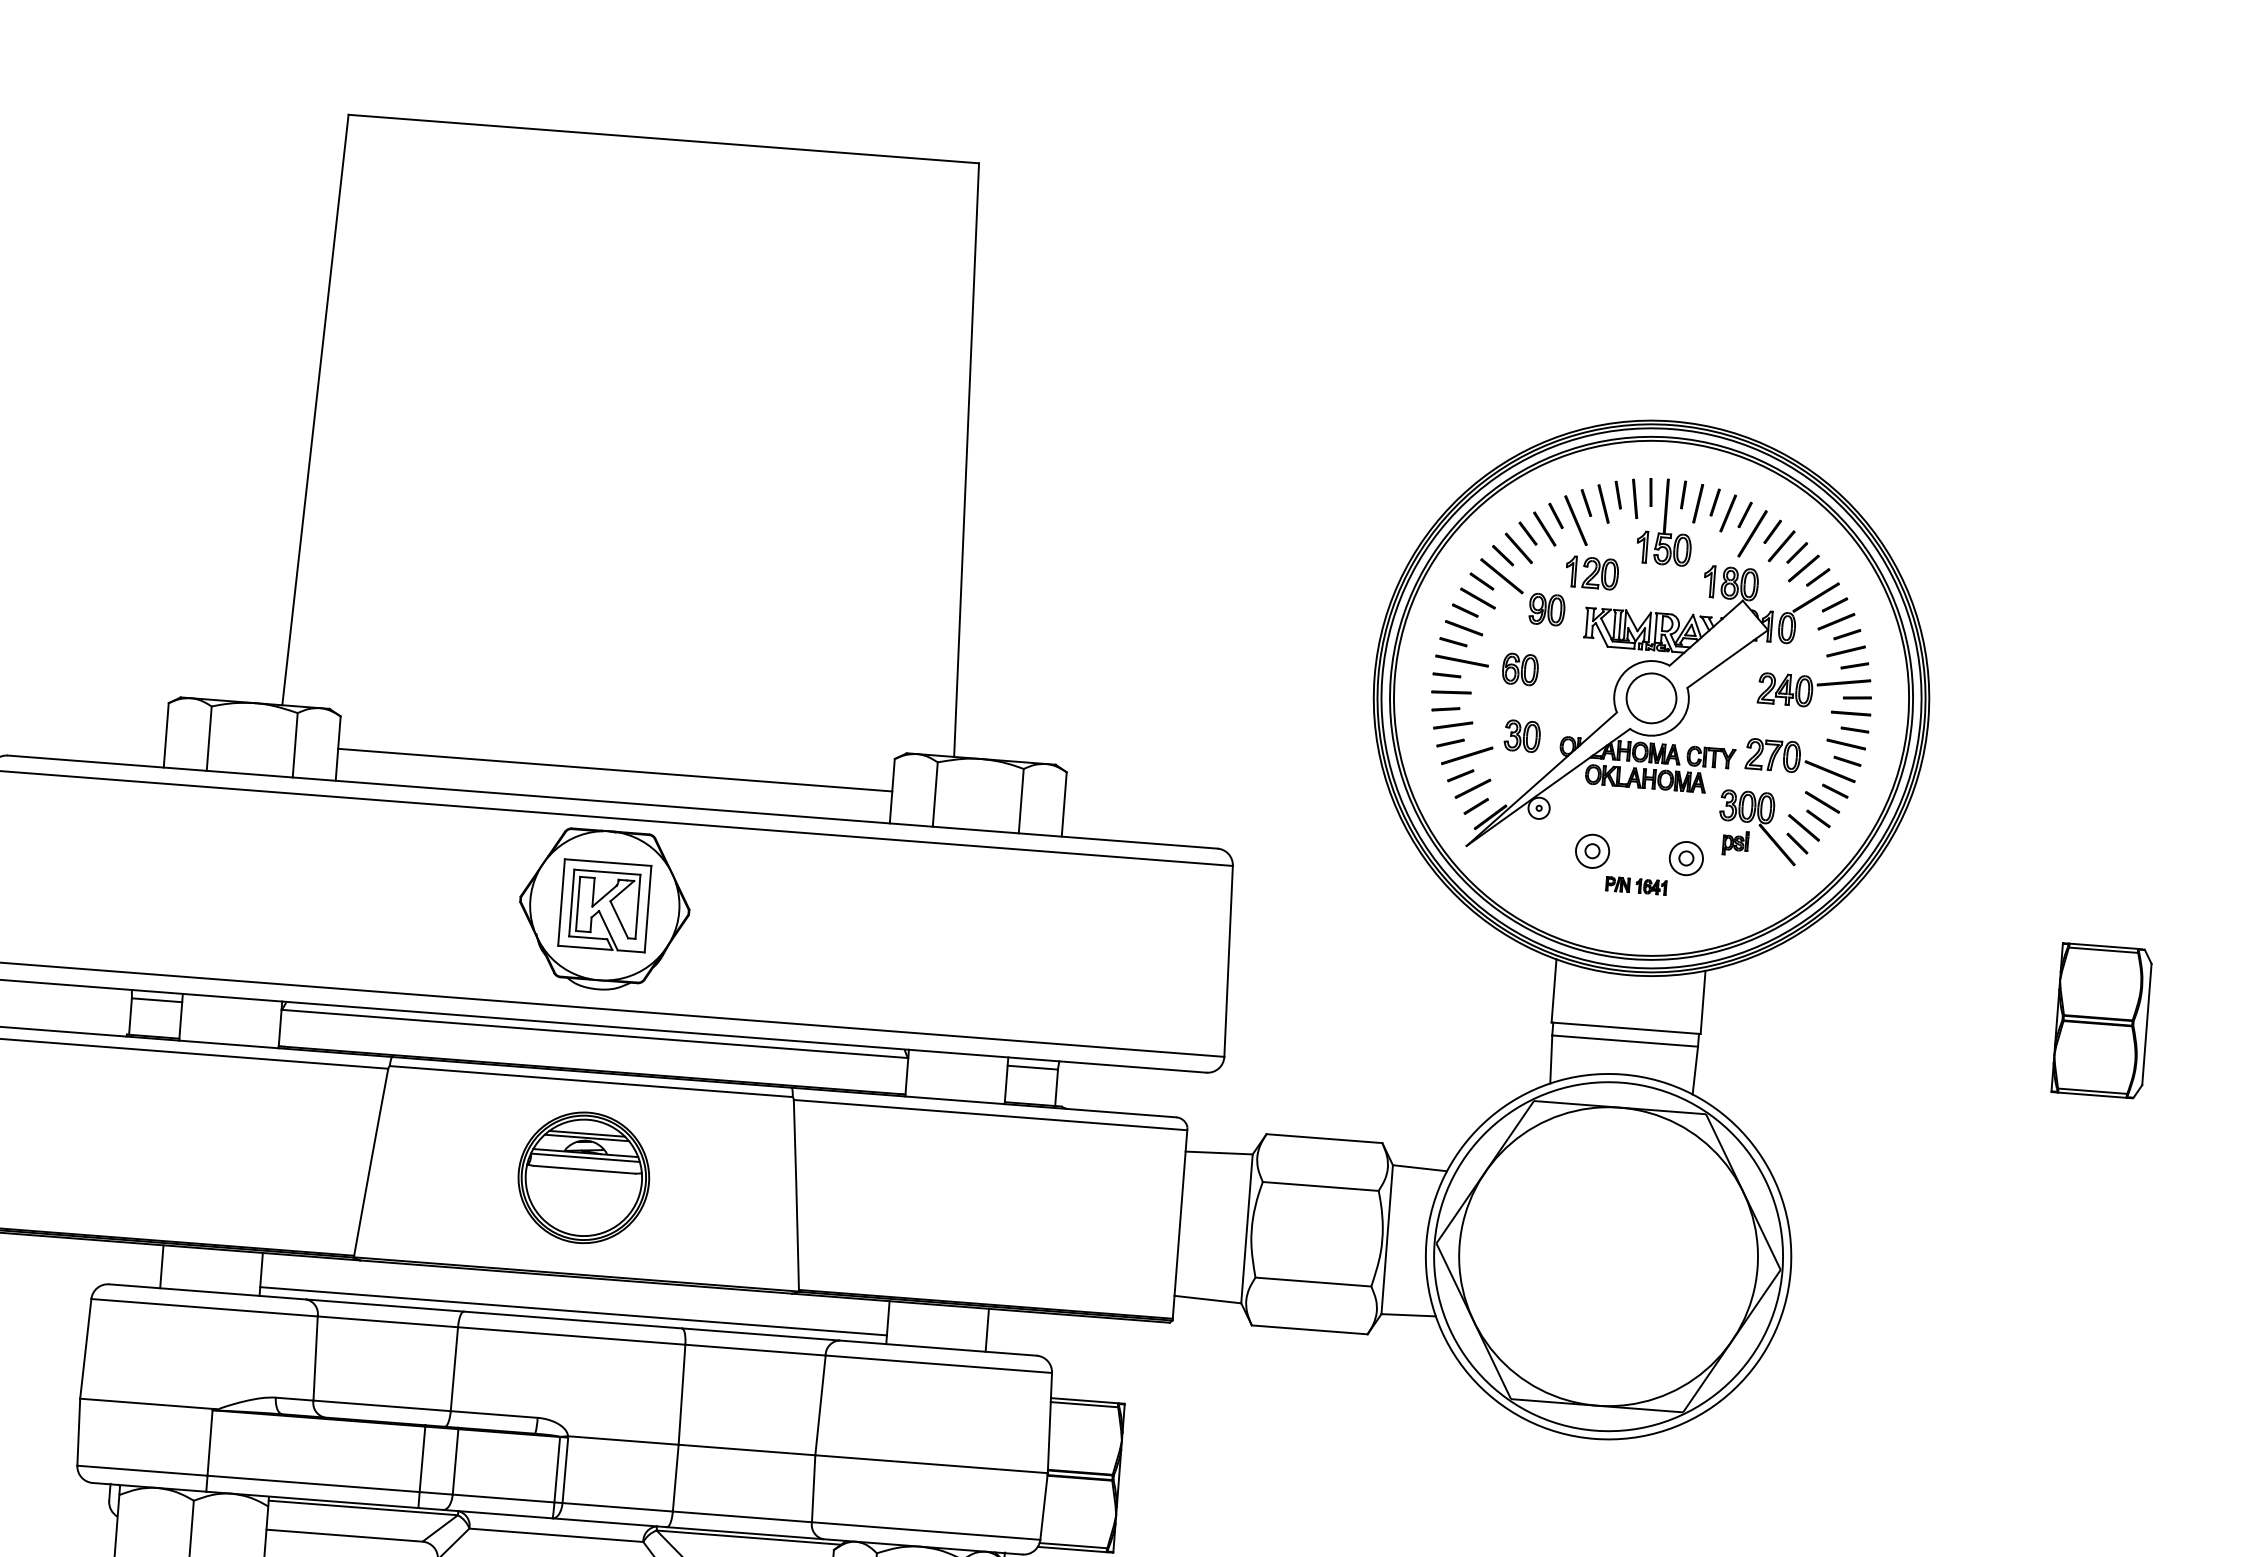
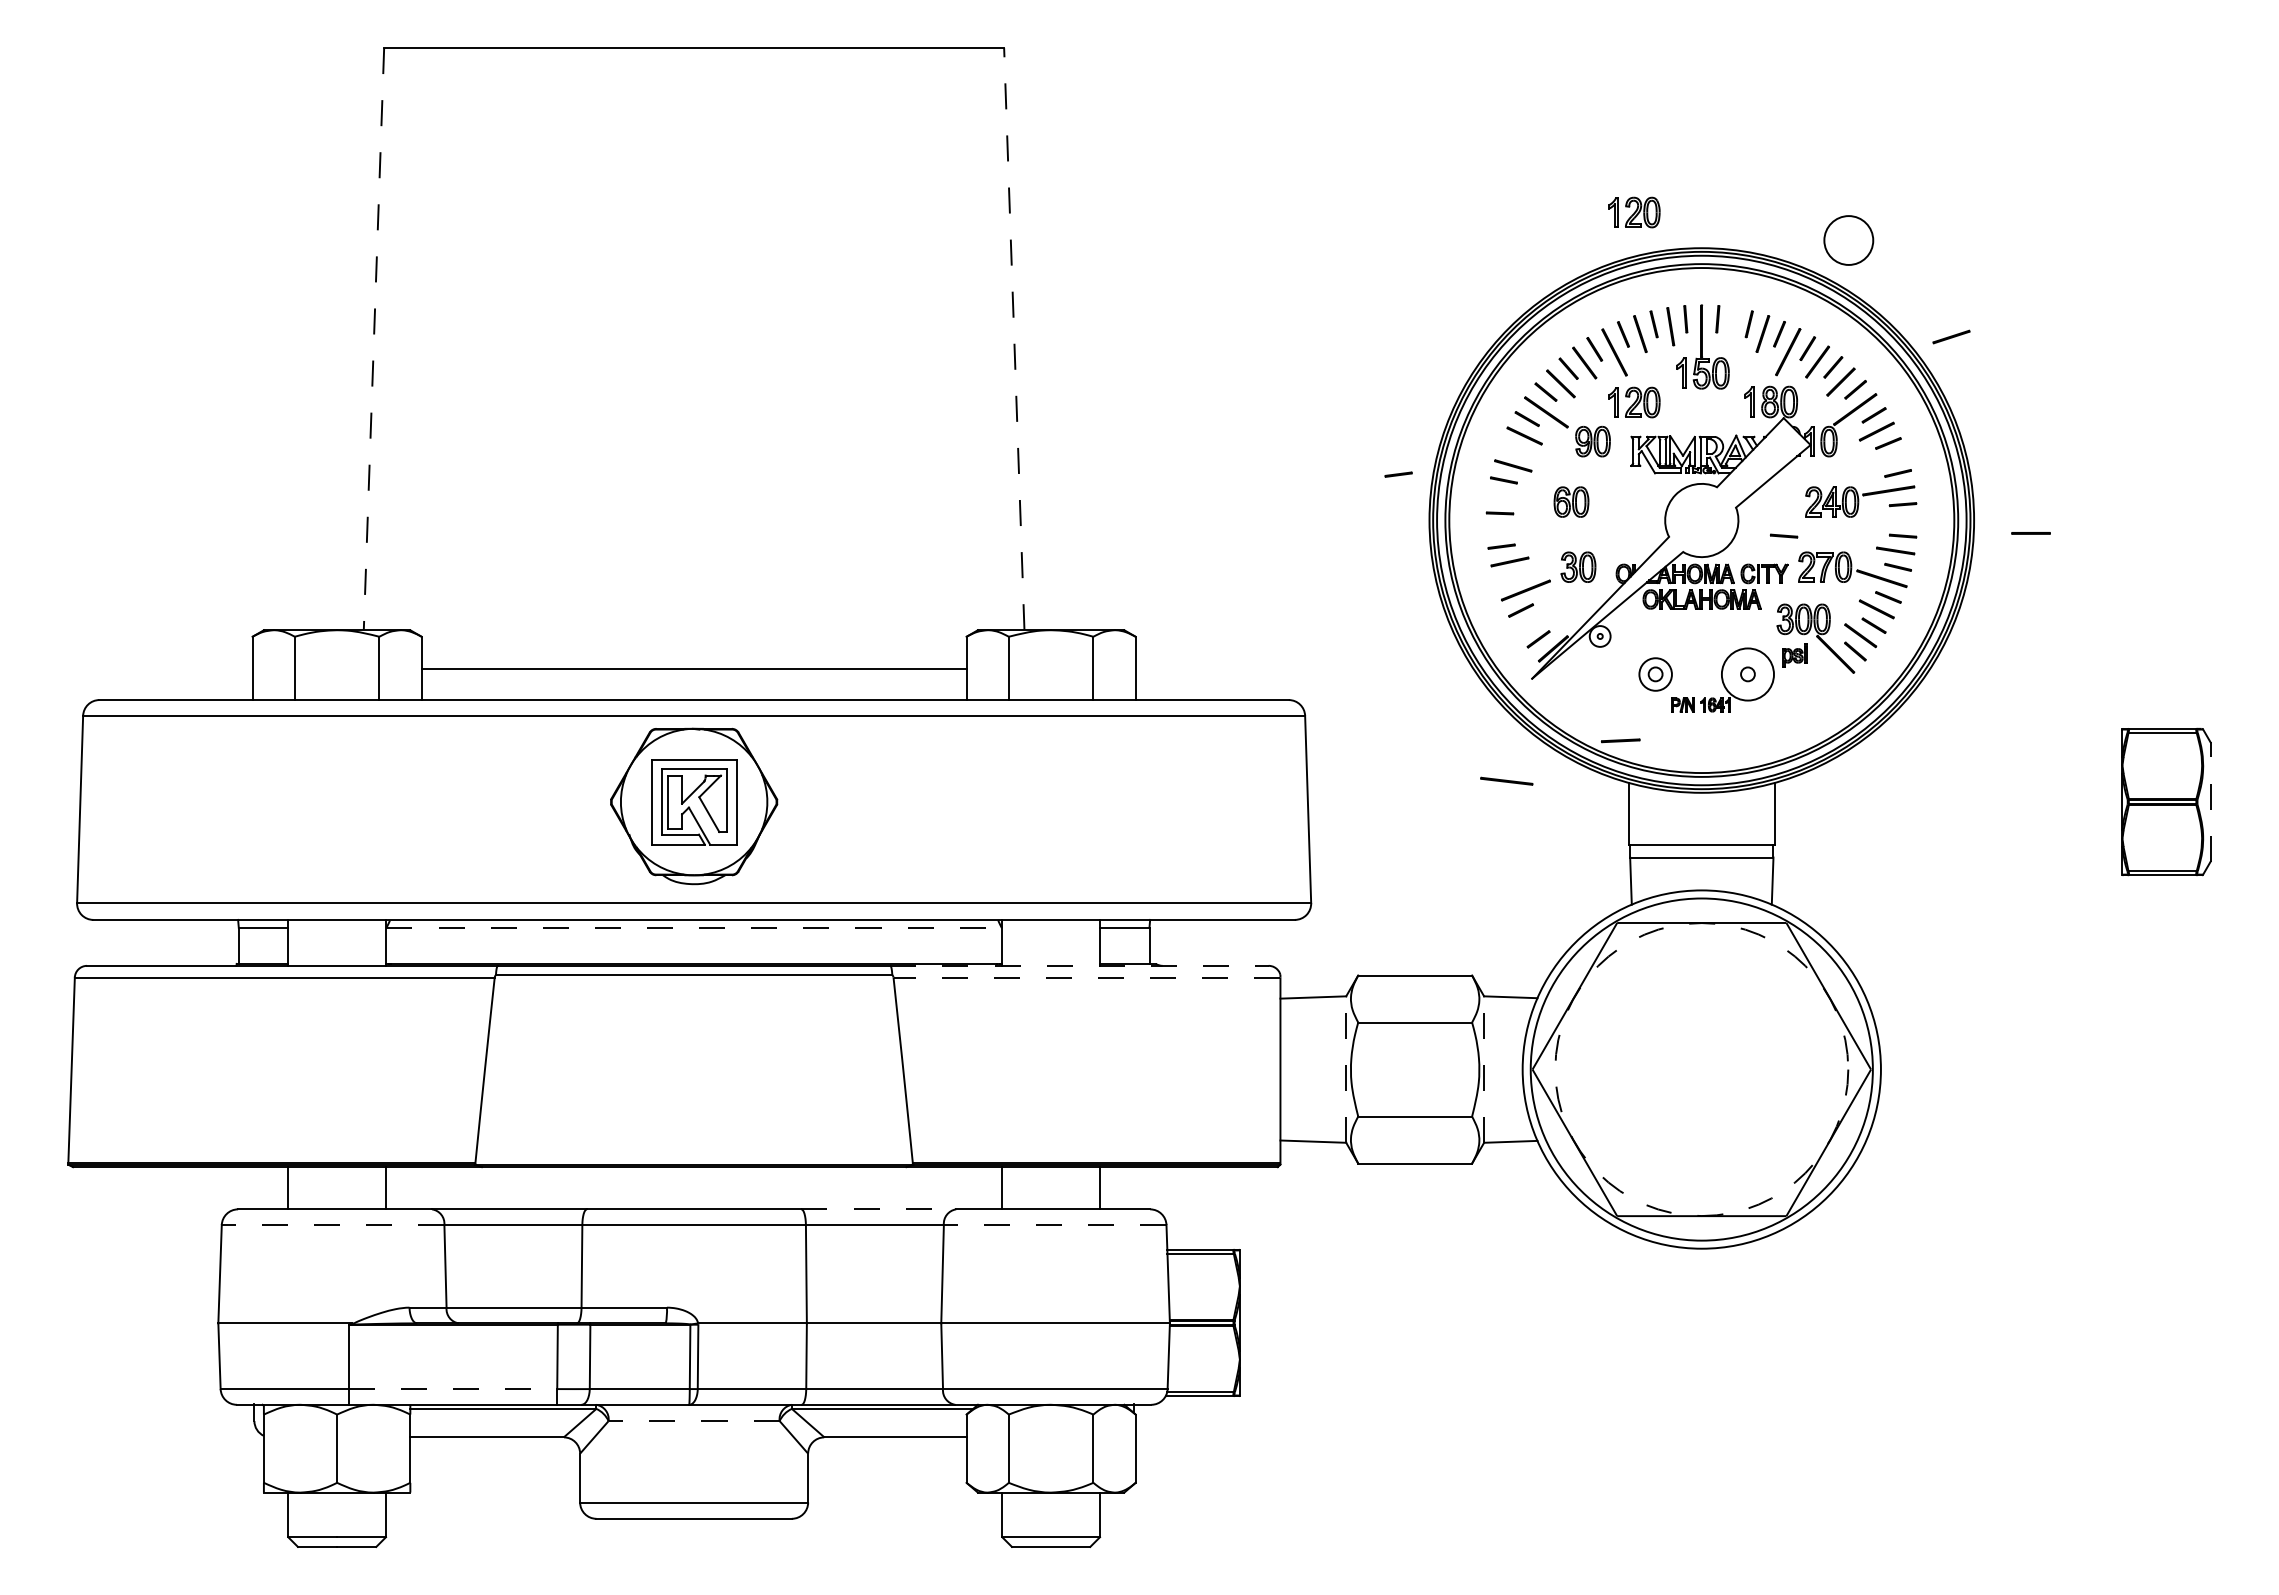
part: (1607, 379) -> (1634, 212), added
line: (314, 410) -> (373, 339), solid -> dashed
line: (966, 459) -> (1014, 338), solid -> dashed
line: (1697, 503) -> (1732, 326), removed
line: (1464, 610) -> (1512, 448), removed
line: (1346, 627) -> (1398, 474), added
line: (1846, 650) -> (1951, 336), moved
line: (1461, 660) -> (1506, 780), moved
line: (1451, 692) -> (1620, 740), moved
circle: (1651, 698) -> (1848, 240), moved
line: (1850, 713) -> (2030, 533), moved
line: (1733, 719) -> (1783, 535), added
line: (1450, 743) -> (1508, 579), removed
line: (1472, 788) -> (1533, 622), removed
circle: (1685, 858) -> (1747, 674), size x1.6
line: (2146, 1024) -> (2210, 802), solid -> dashed
line: (595, 1034) -> (694, 928), solid -> dashed
line: (983, 1102) -> (1079, 965), solid -> dashed
line: (990, 1114) -> (1086, 977), solid -> dashed
part: (584, 1177) -> (694, 1069), removed
line: (1247, 1228) -> (1346, 1069), solid -> dashed
line: (1387, 1239) -> (1484, 1069), solid -> dashed
circle: (1608, 1256) -> (1701, 1069), solid -> dashed
line: (203, 1308) -> (332, 1225), solid -> dashed
line: (572, 1310) -> (693, 1200), removed
line: (761, 1334) -> (879, 1209), solid -> dashed
line: (938, 1364) -> (1054, 1225), solid -> dashed
line: (314, 1484) -> (453, 1389), solid -> dashed
line: (556, 1535) -> (694, 1421), solid -> dashed

